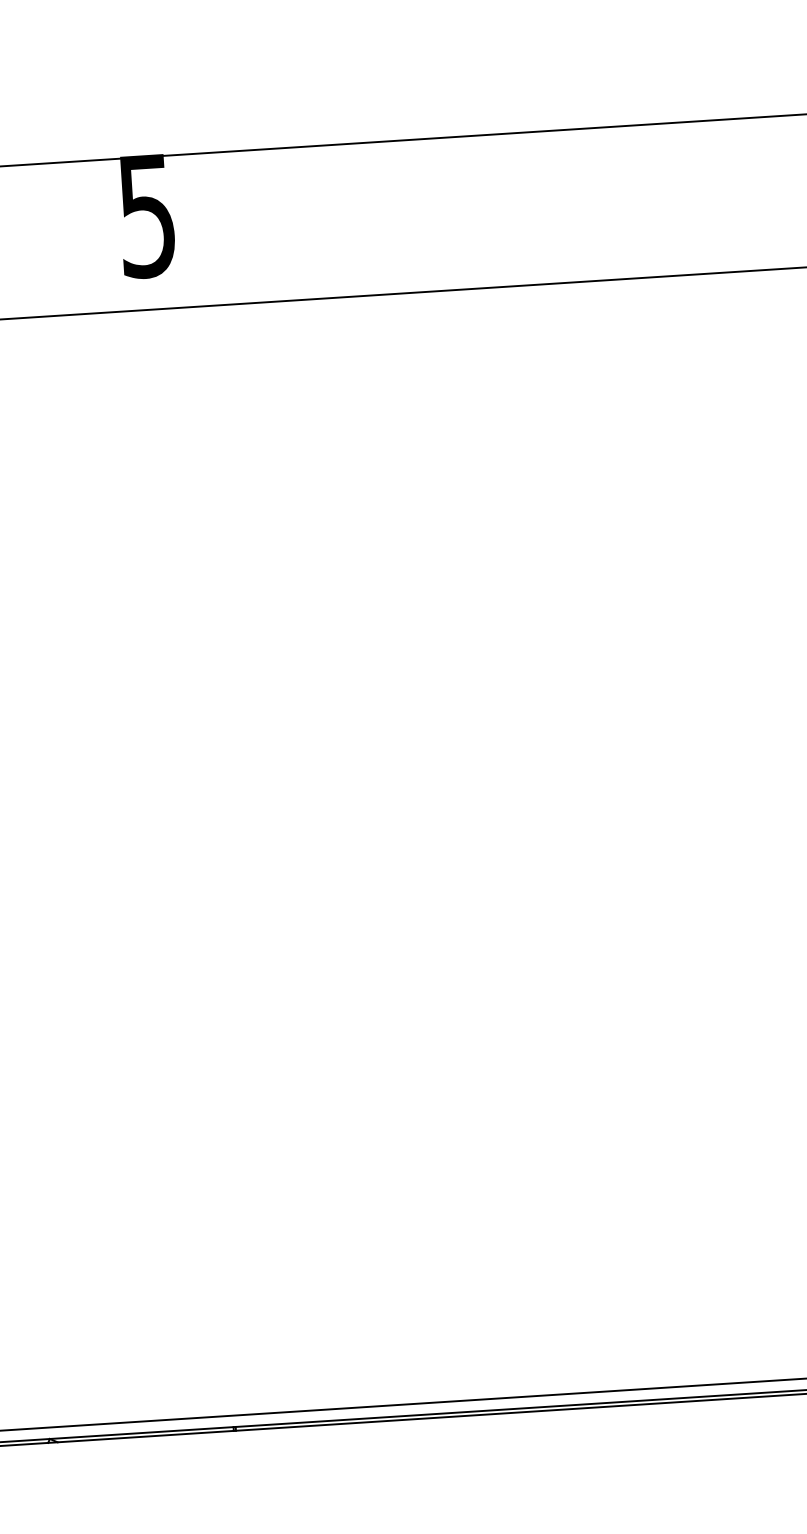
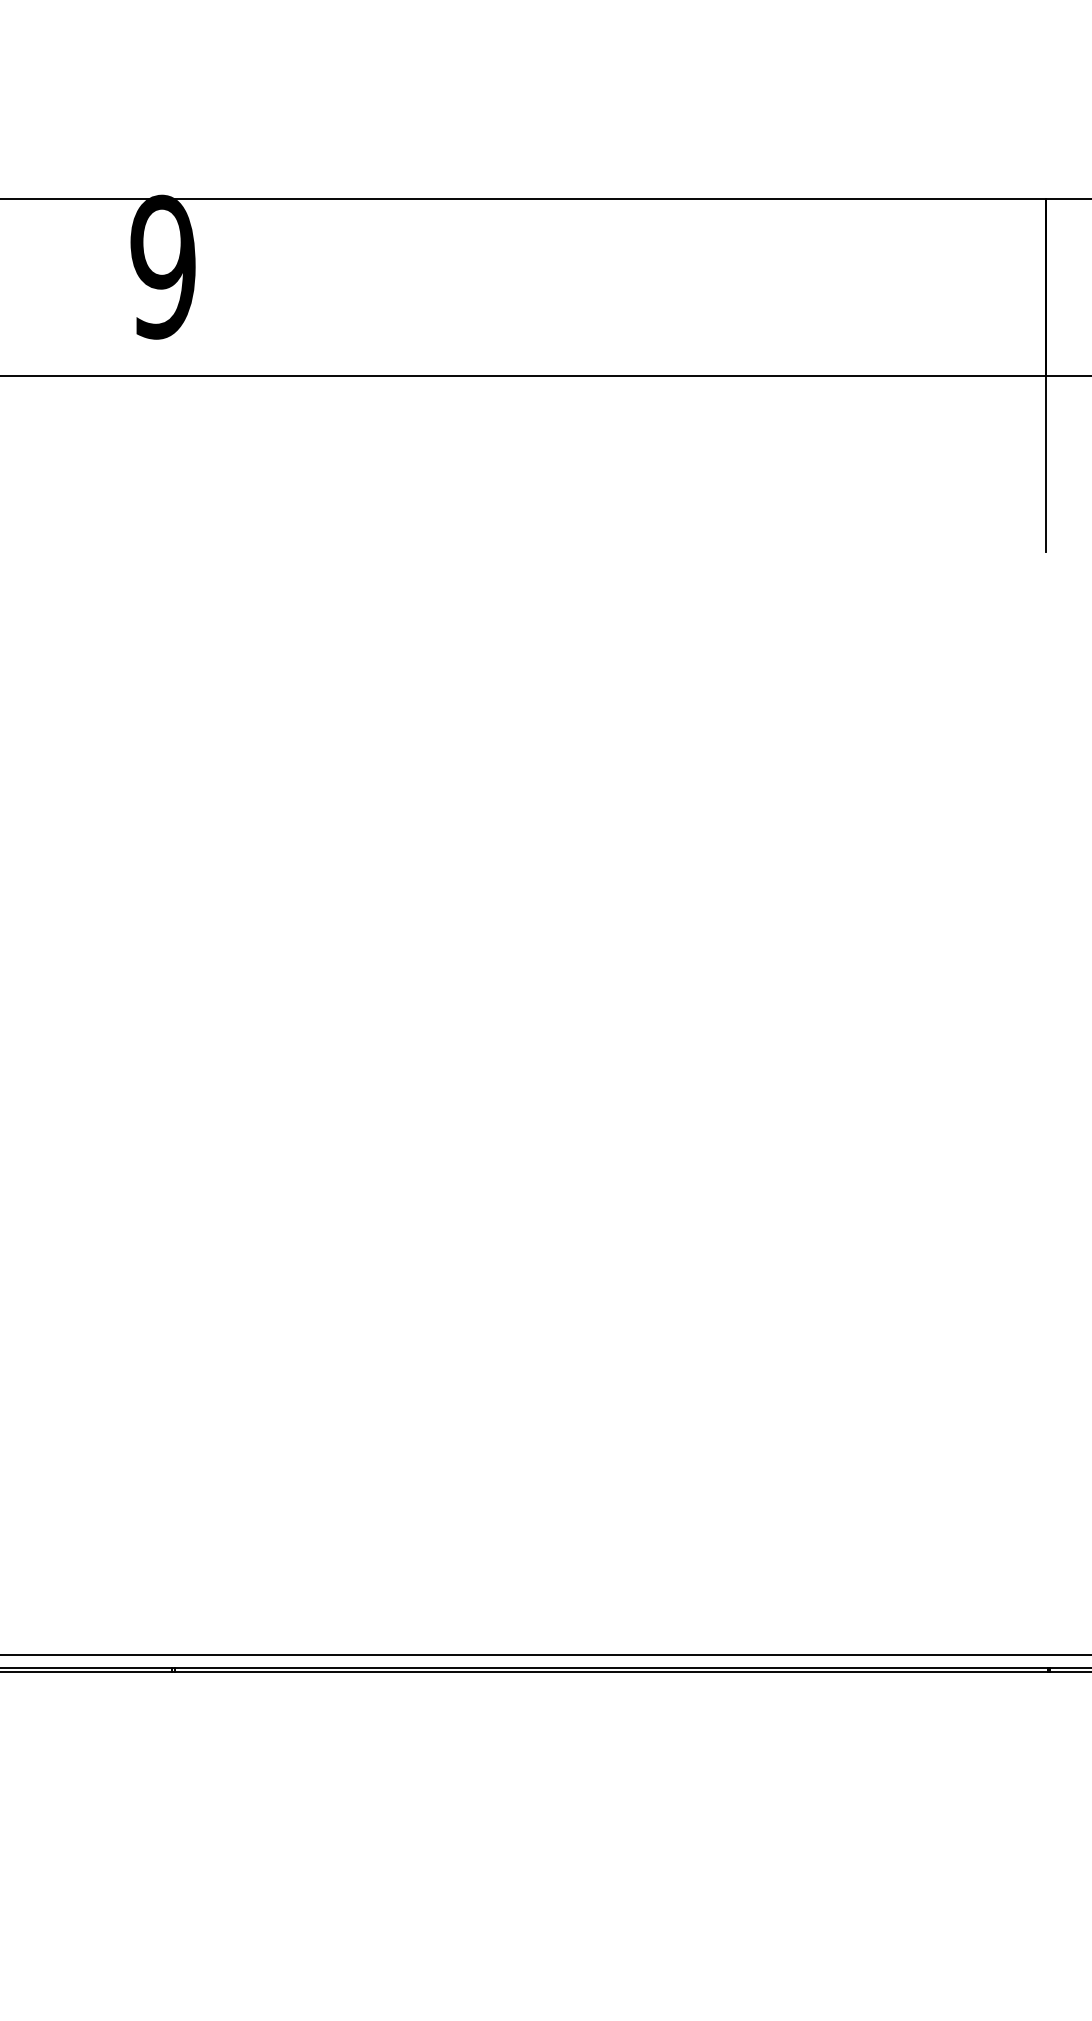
text: (146, 215) -> (162, 266), 5 -> 9

